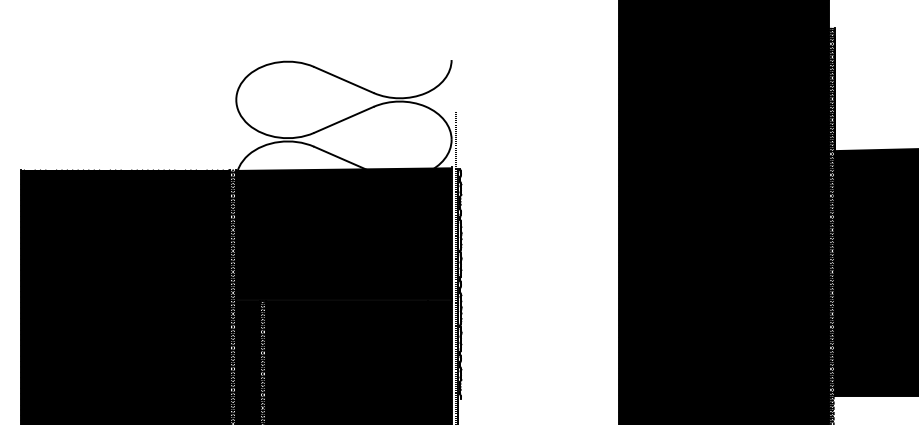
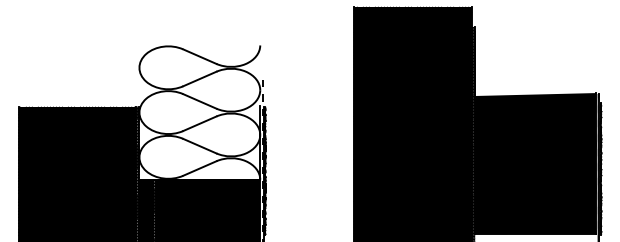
fill: (343, 233) -> (199, 142), removed

